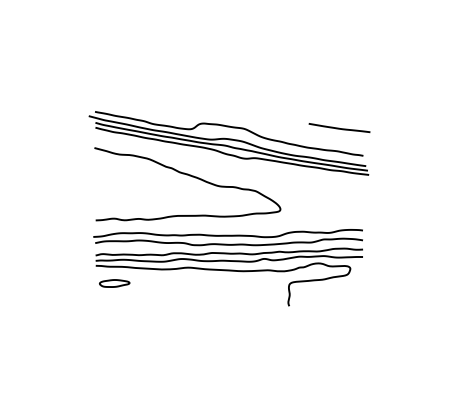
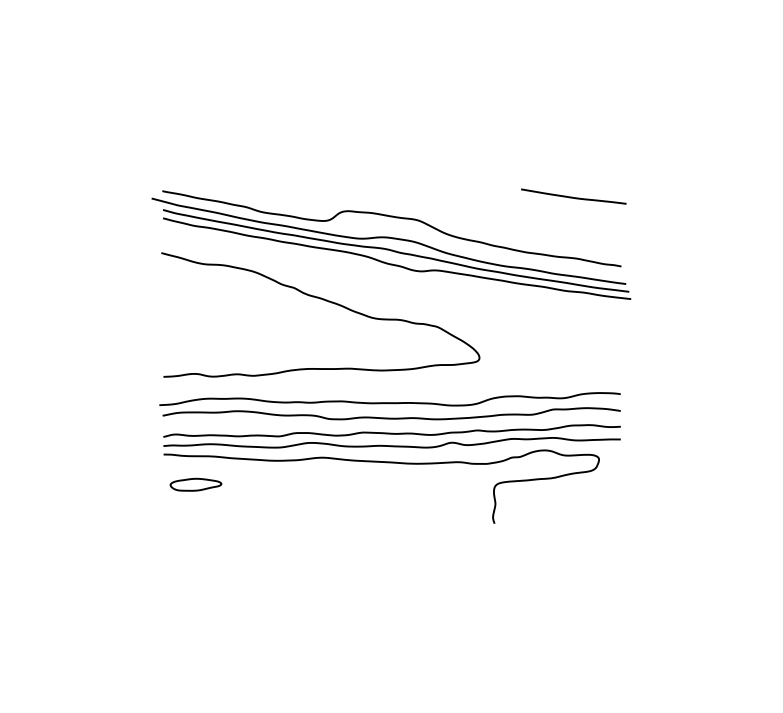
line: (339, 128) -> (573, 197), moved

